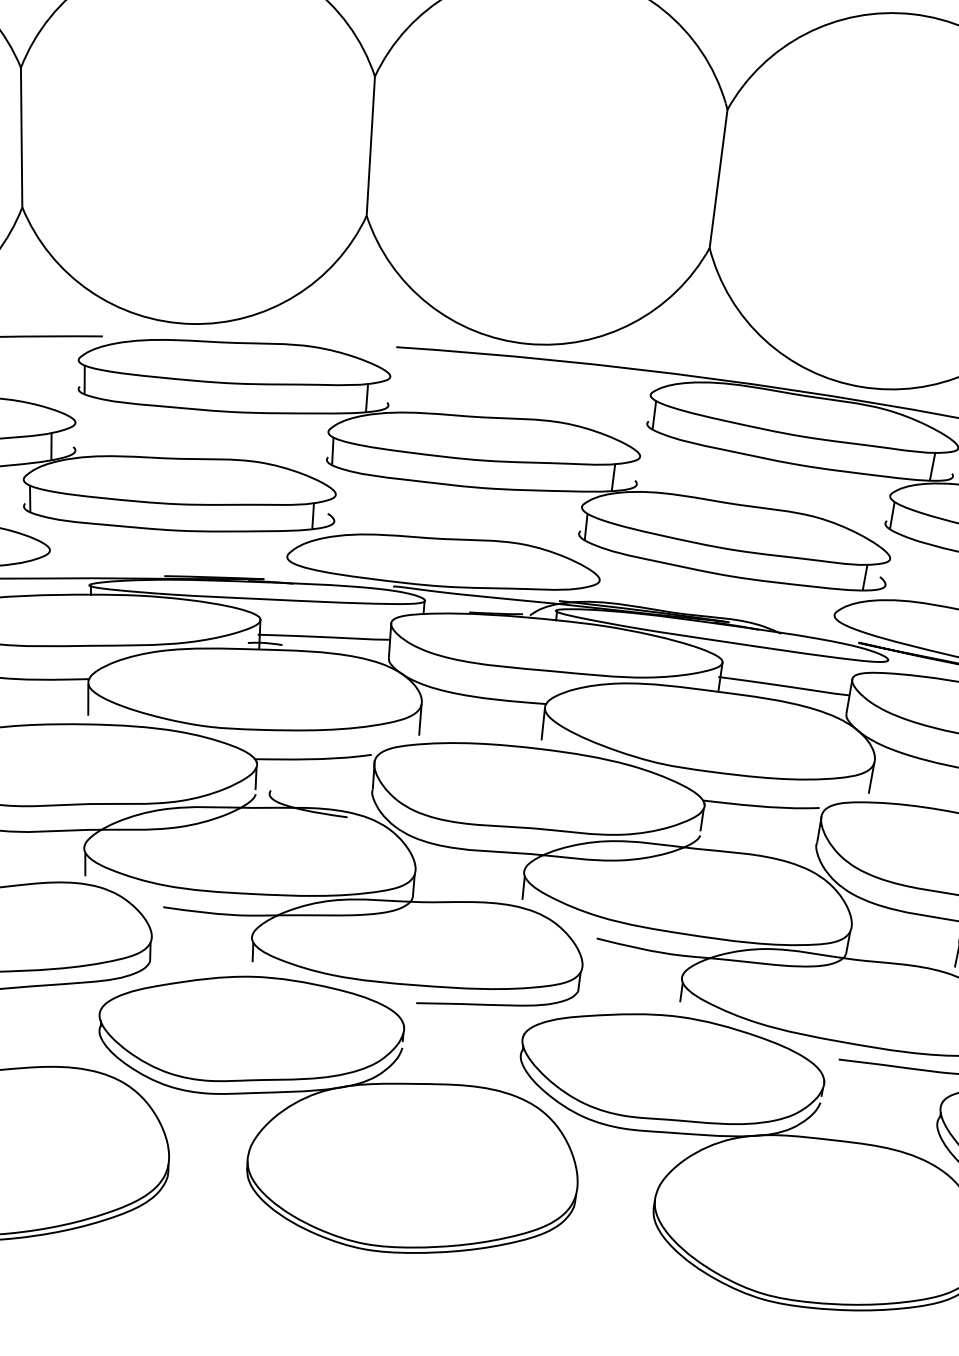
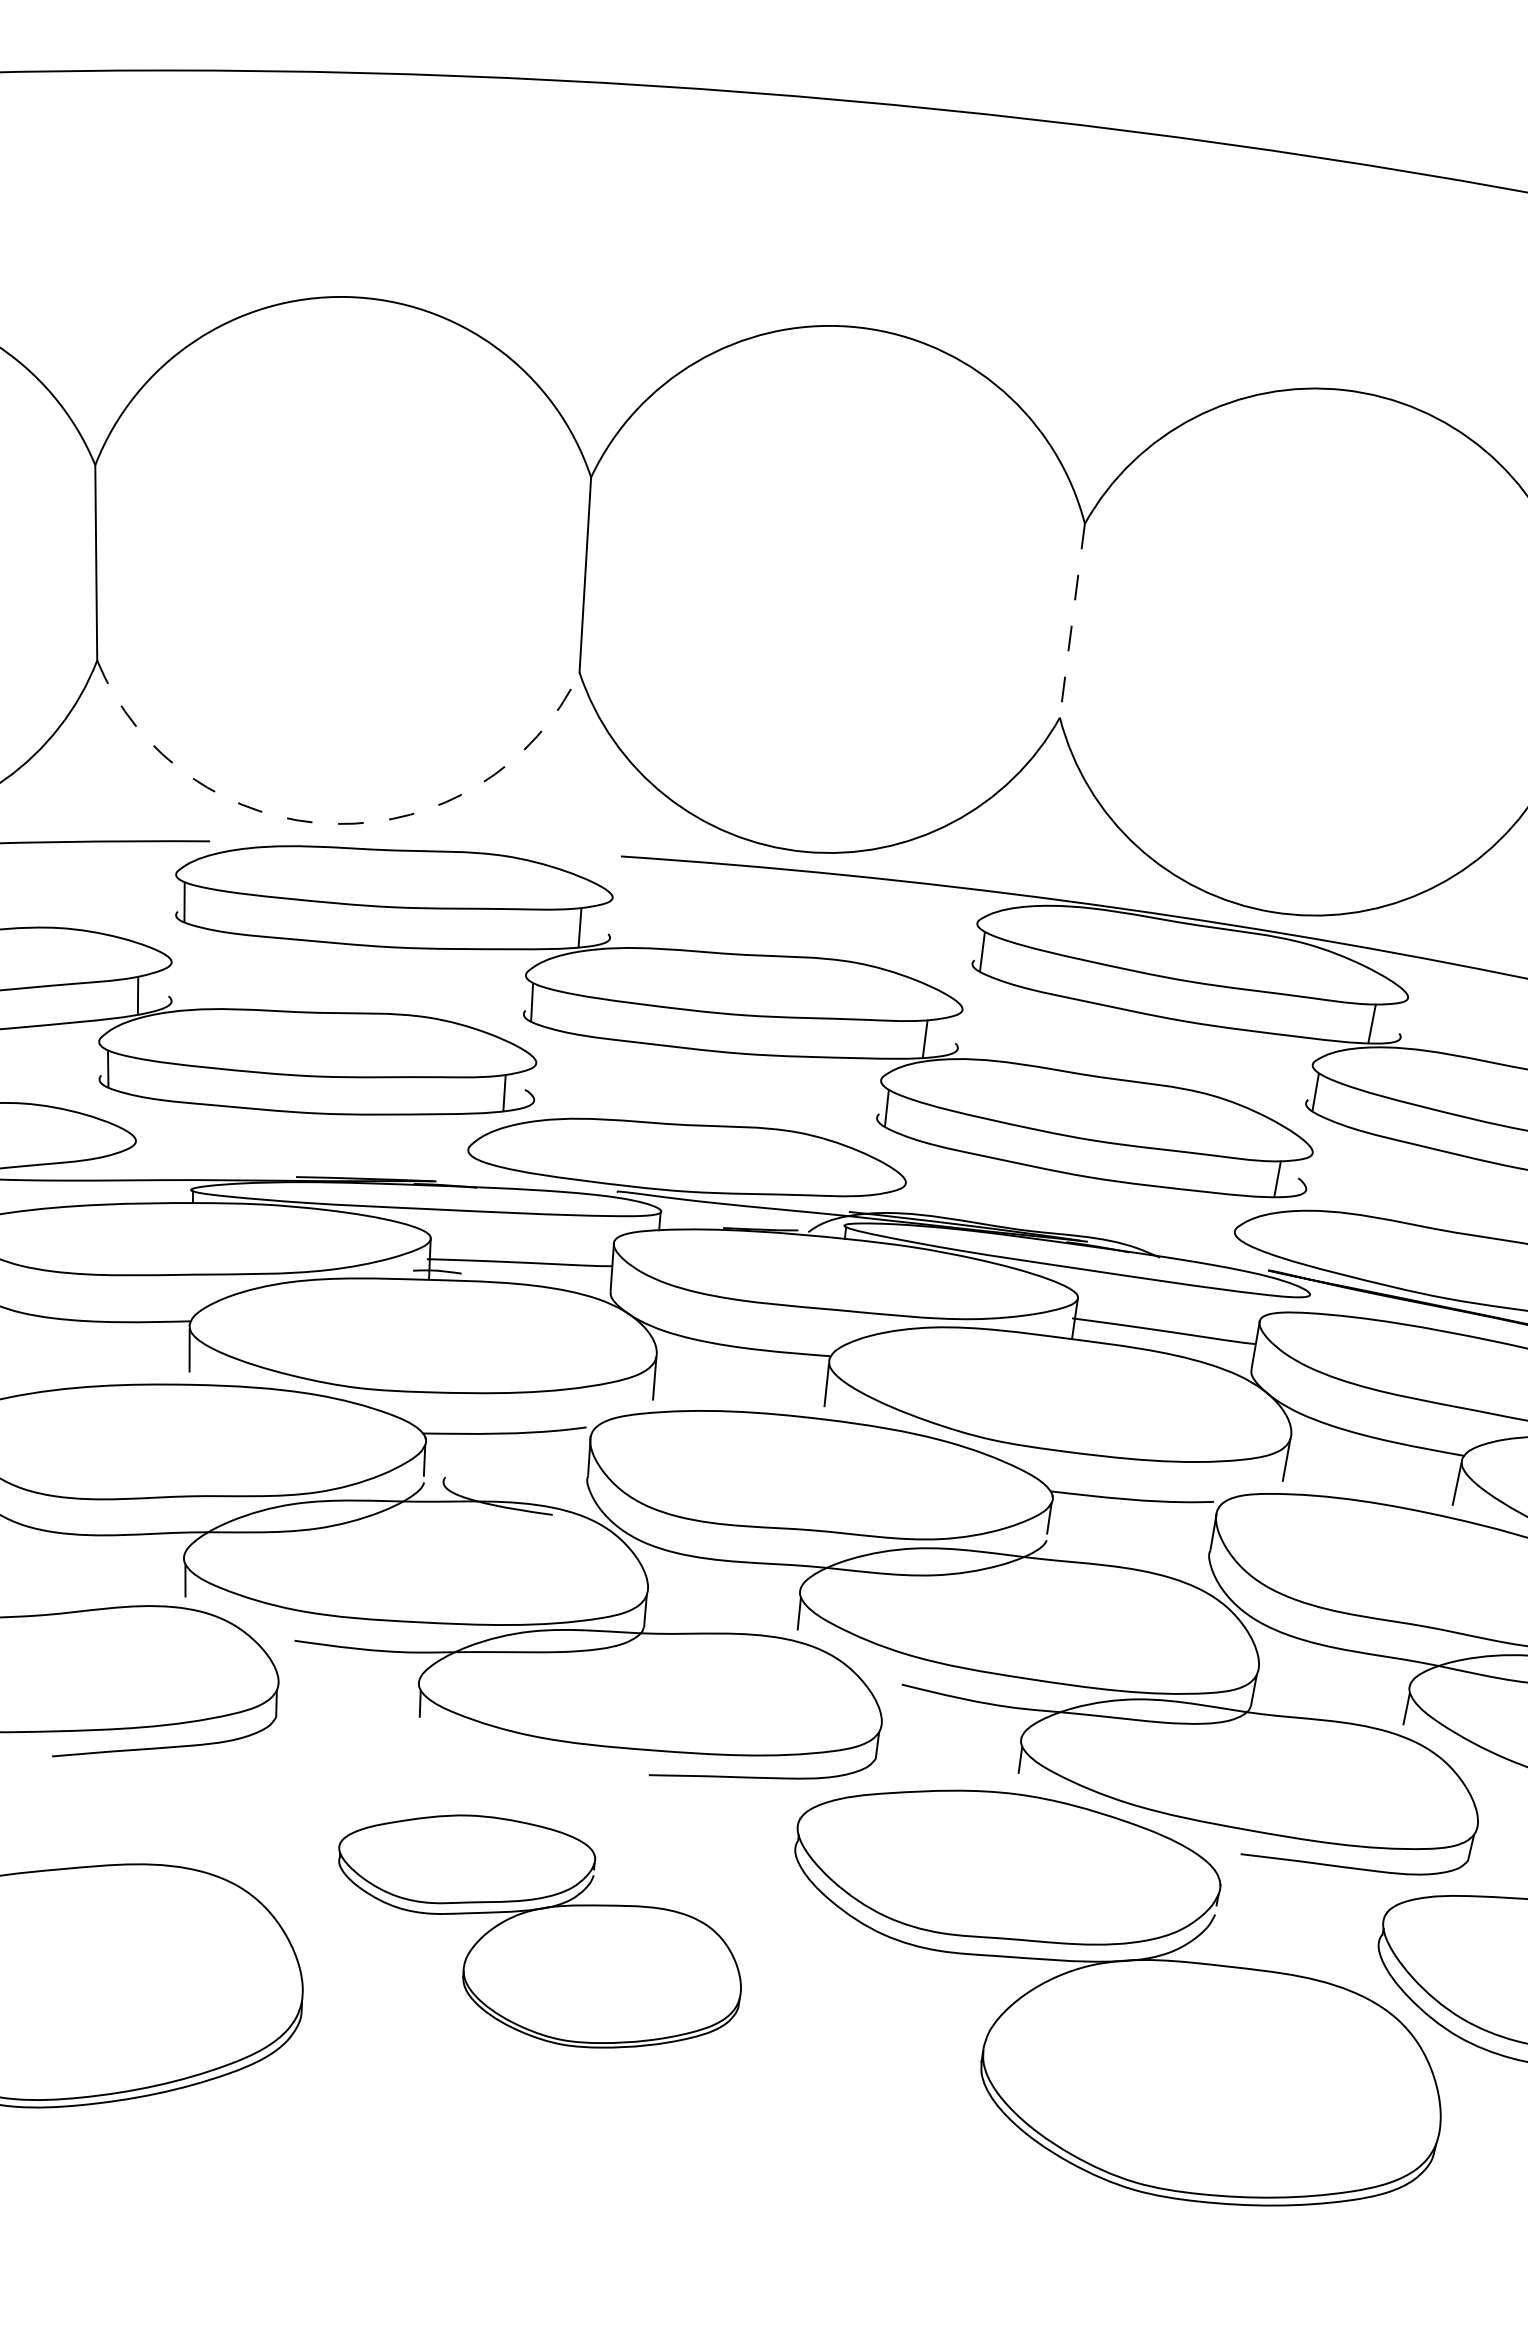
line: (718, 178) -> (1072, 620), solid -> dashed
arc: (191, 323) -> (334, 823), solid -> dashed
part: (338, 1114) -> (539, 1931), size x0.6

